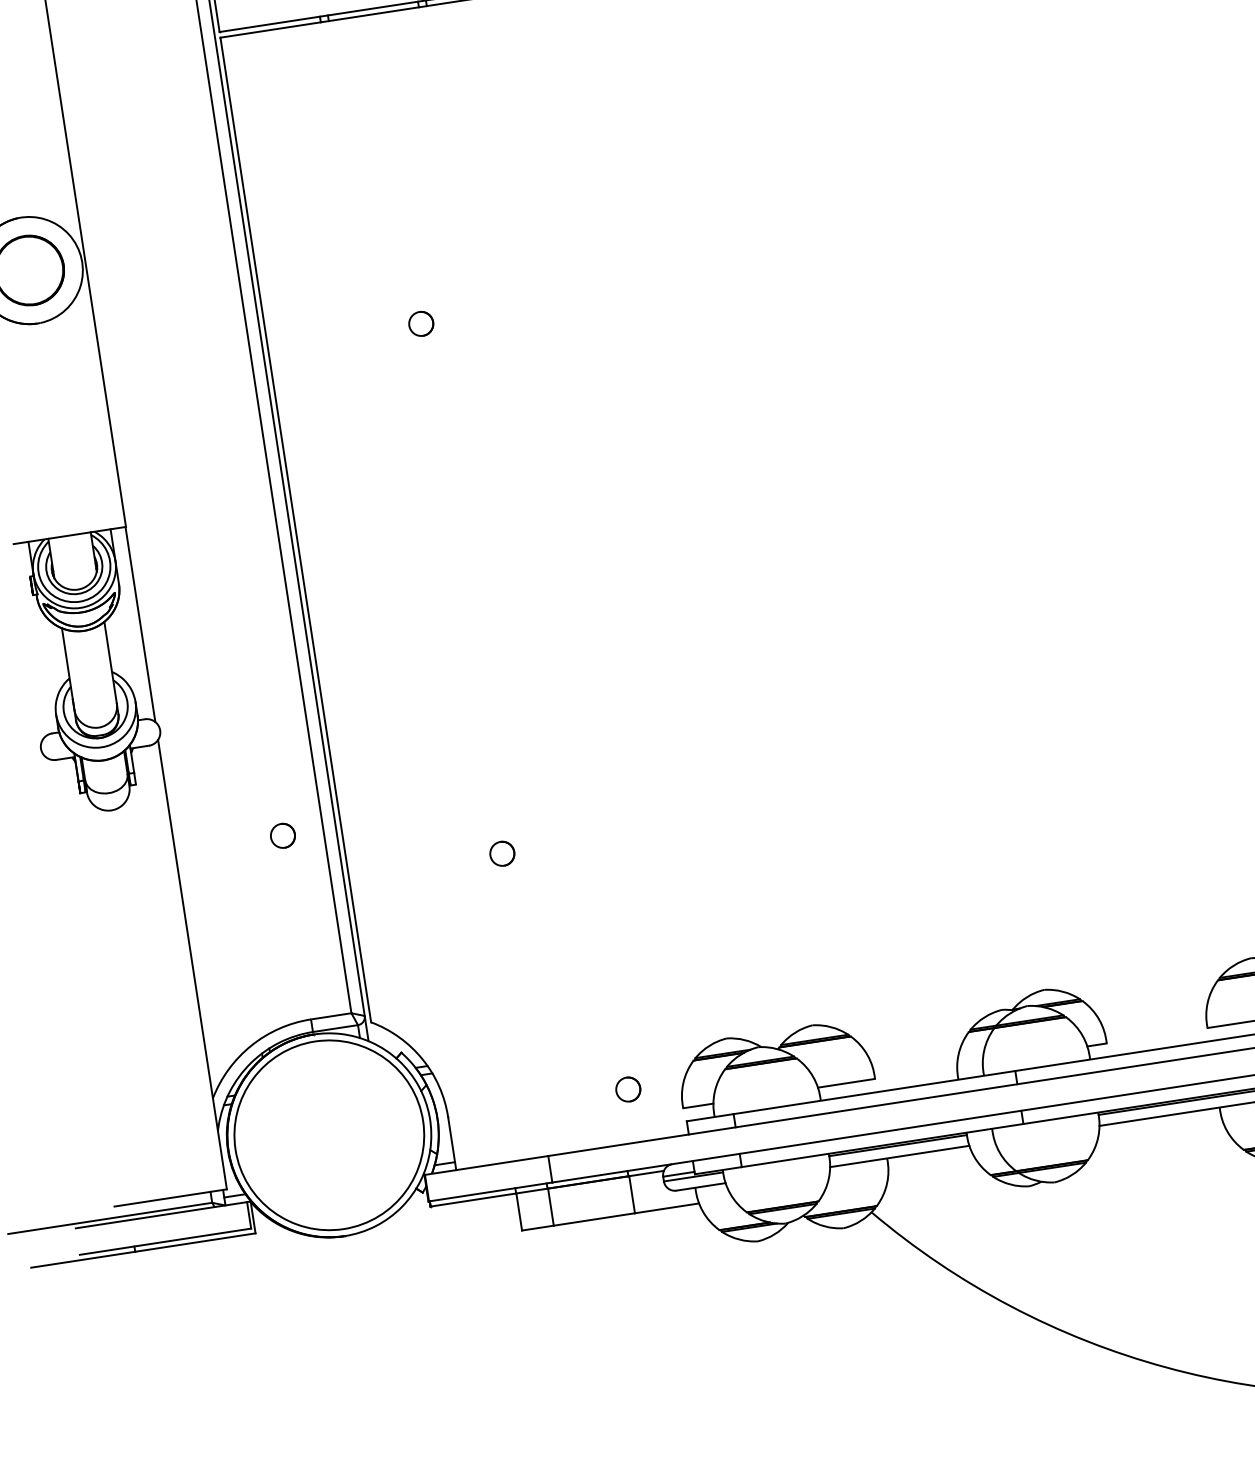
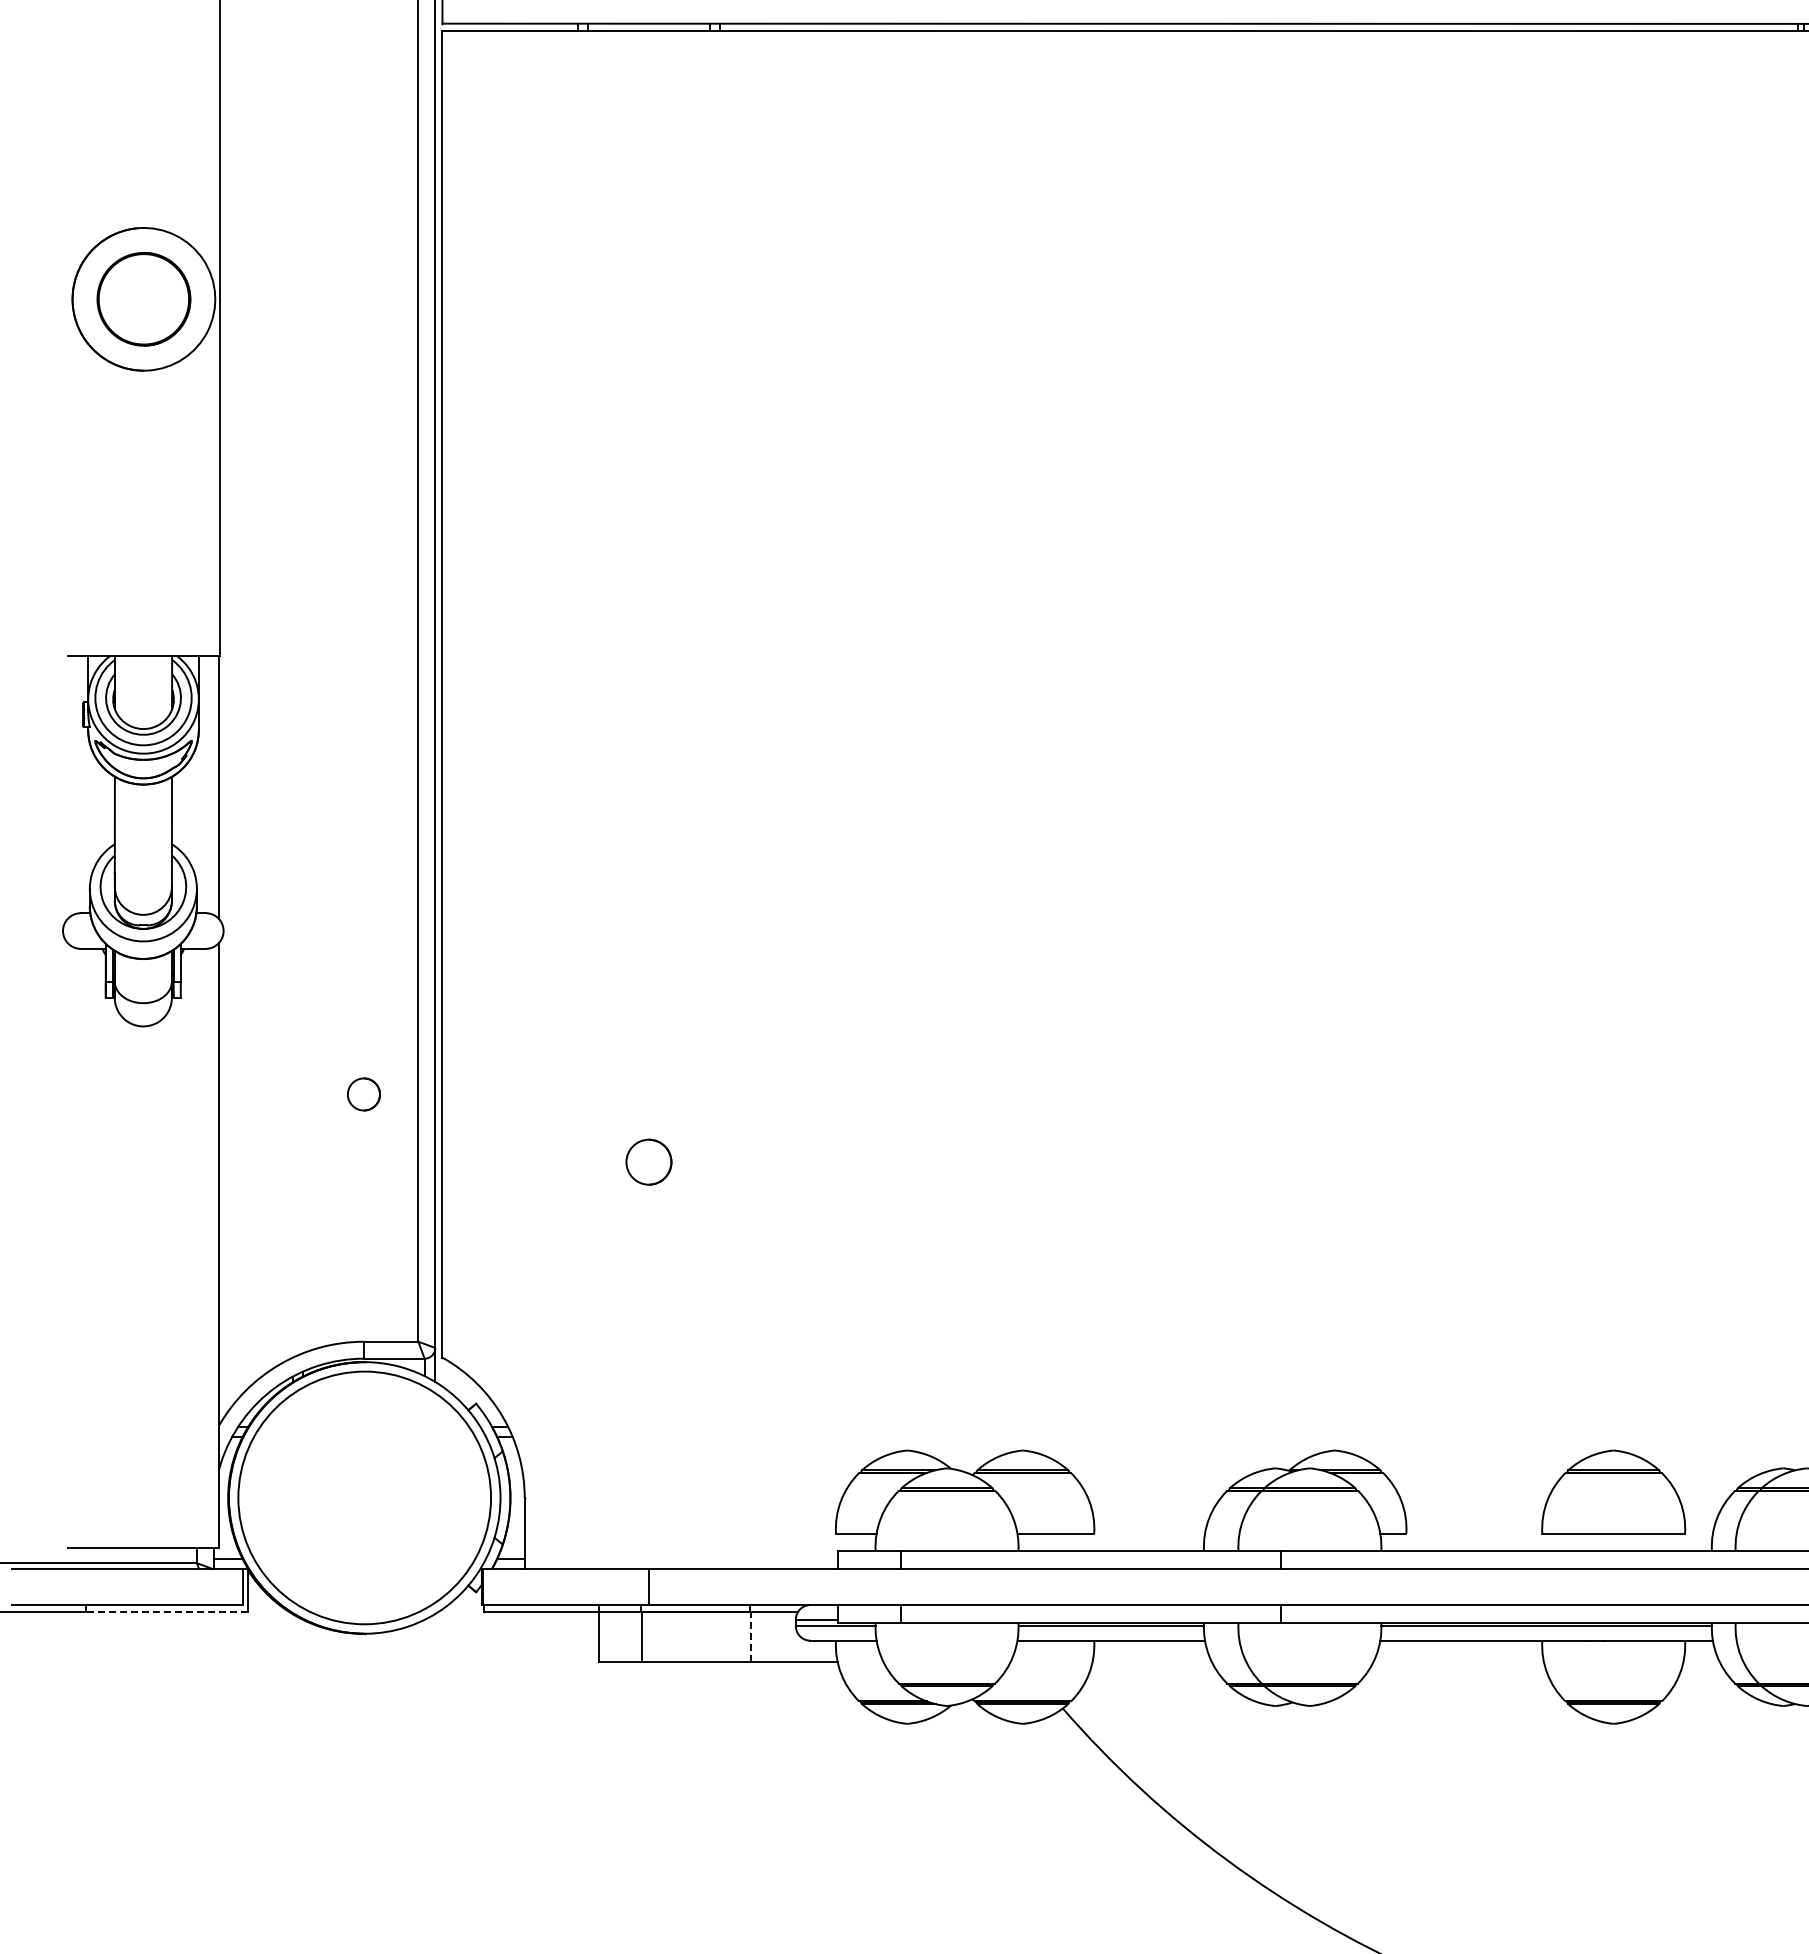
circle: (421, 323) -> (649, 448), removed
circle: (502, 853) -> (649, 1162), size x1.4
circle: (628, 1089) -> (767, 1497), removed
line: (632, 1194) -> (751, 1637), solid -> dashed
line: (195, 1242) -> (166, 1612), solid -> dashed

